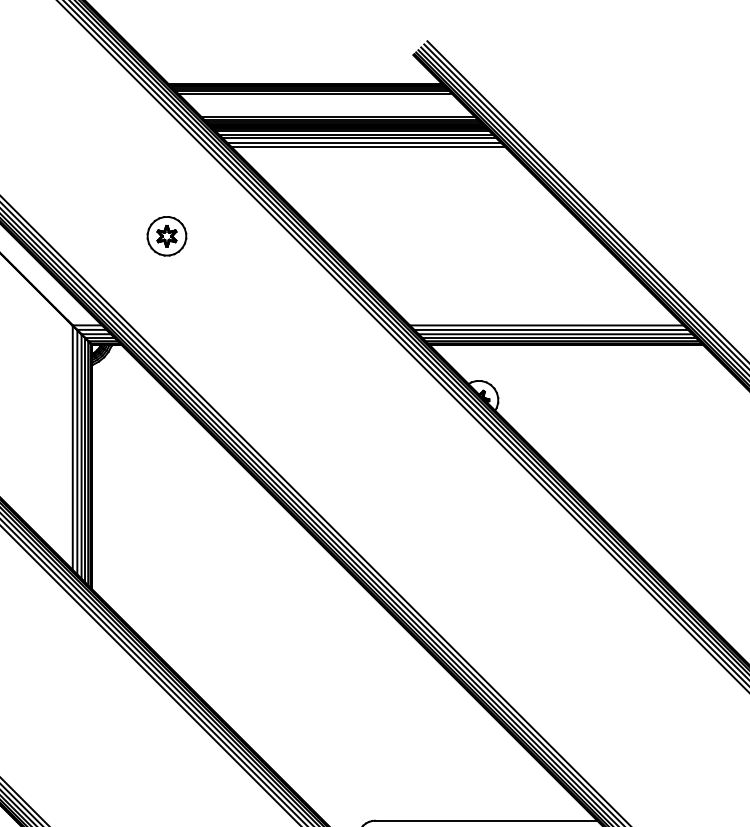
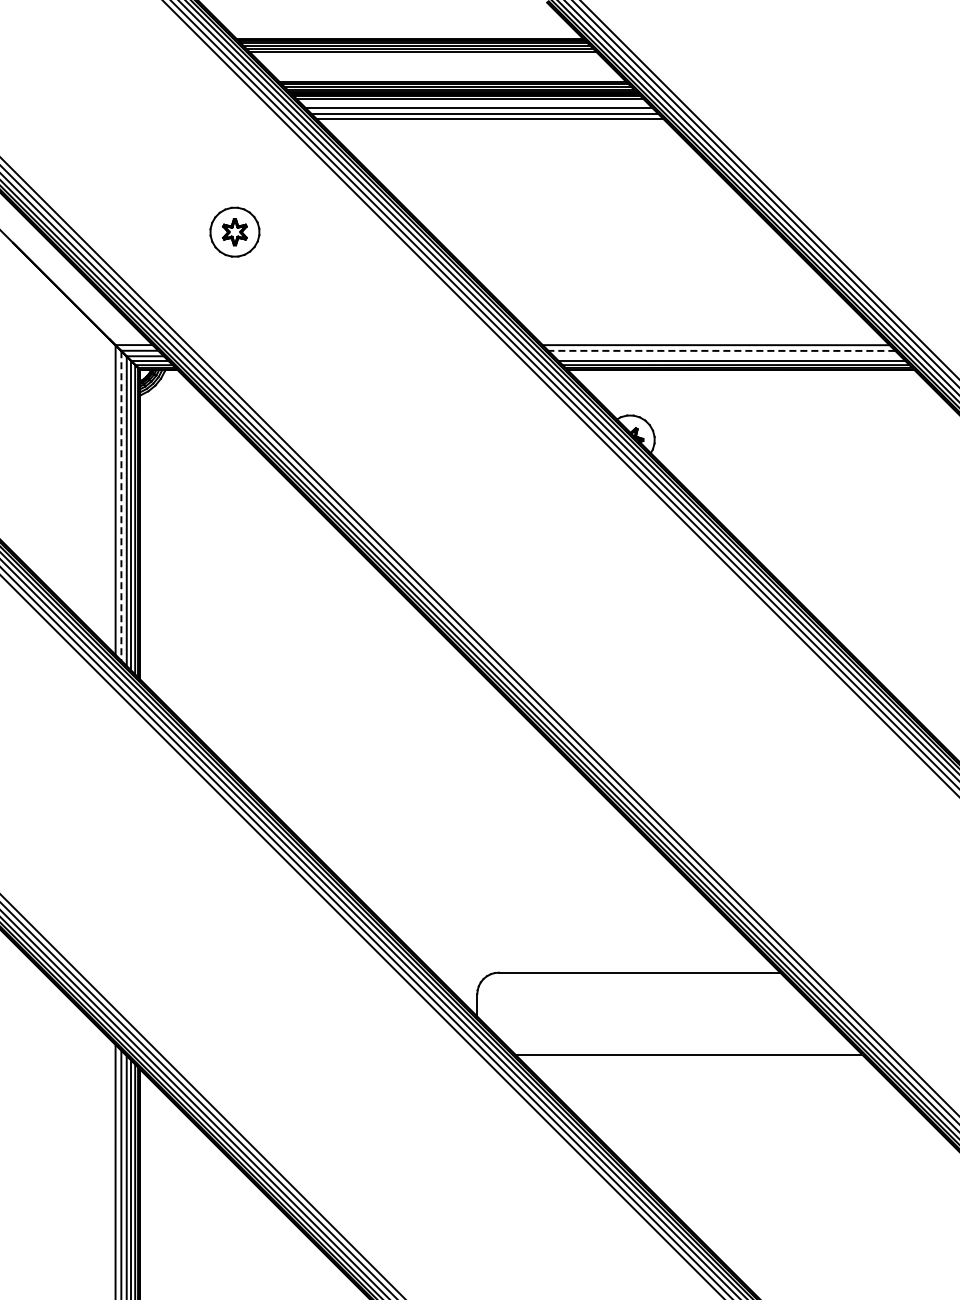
line: (355, 134) -> (473, 103), removed
line: (550, 329) -> (721, 350), solid -> dashed
line: (554, 334) -> (726, 356), removed
line: (77, 452) -> (121, 505), solid -> dashed

